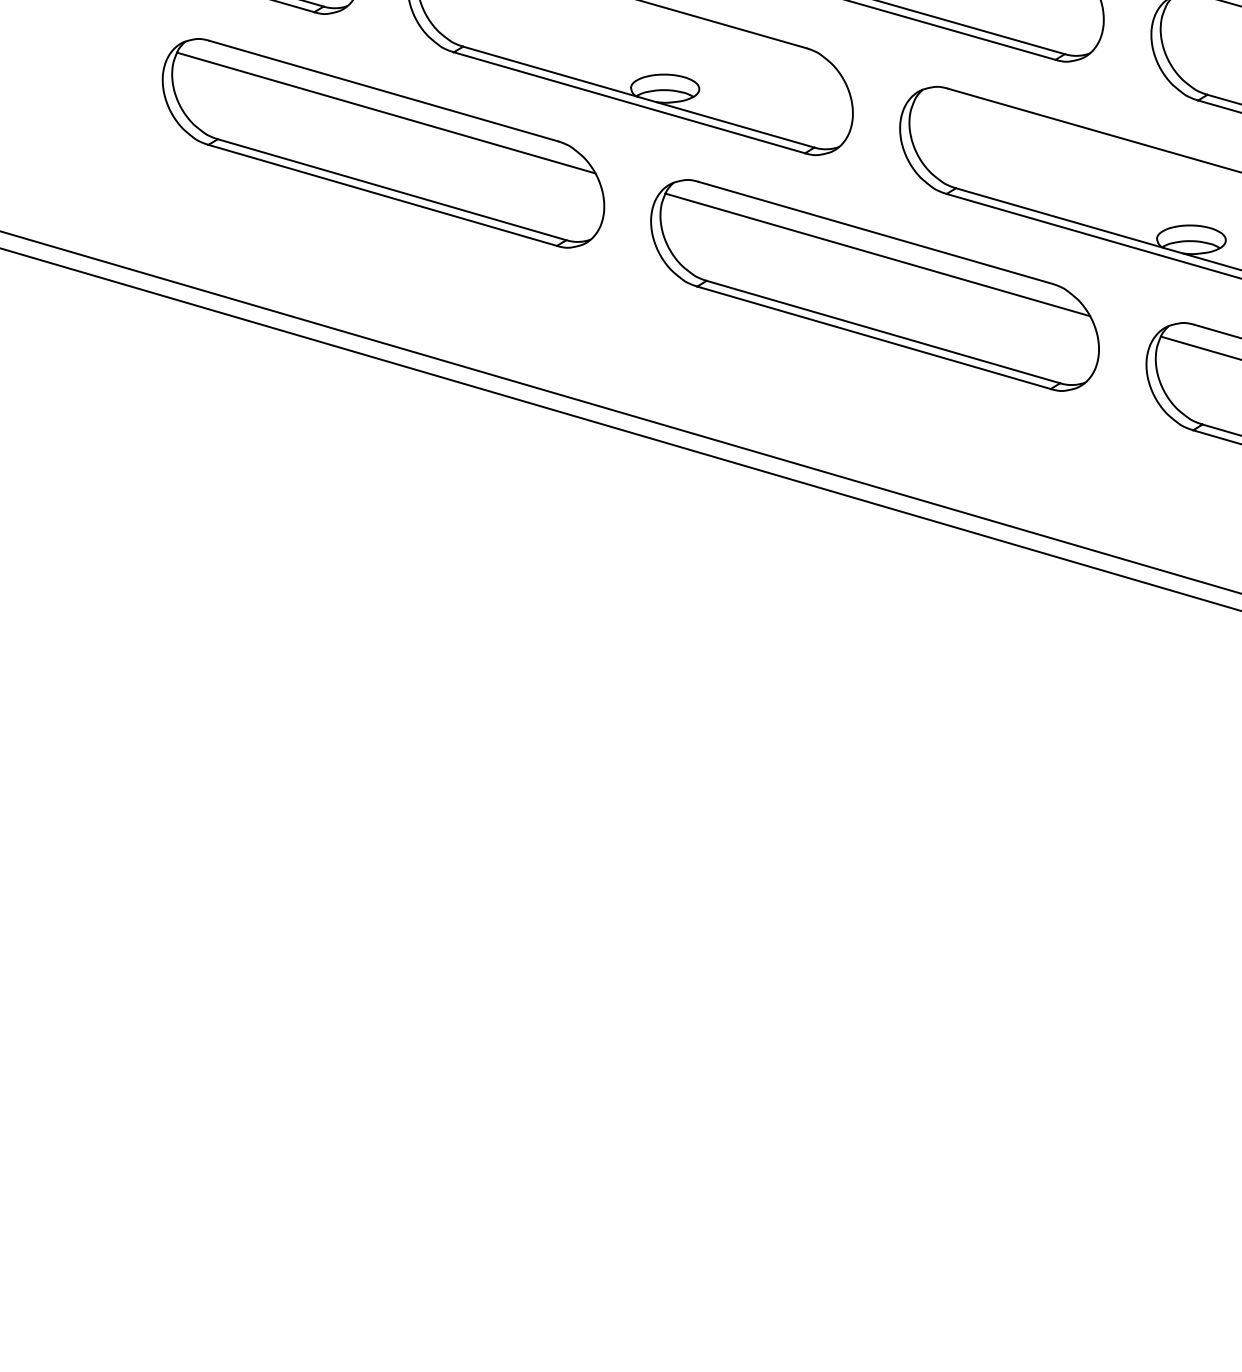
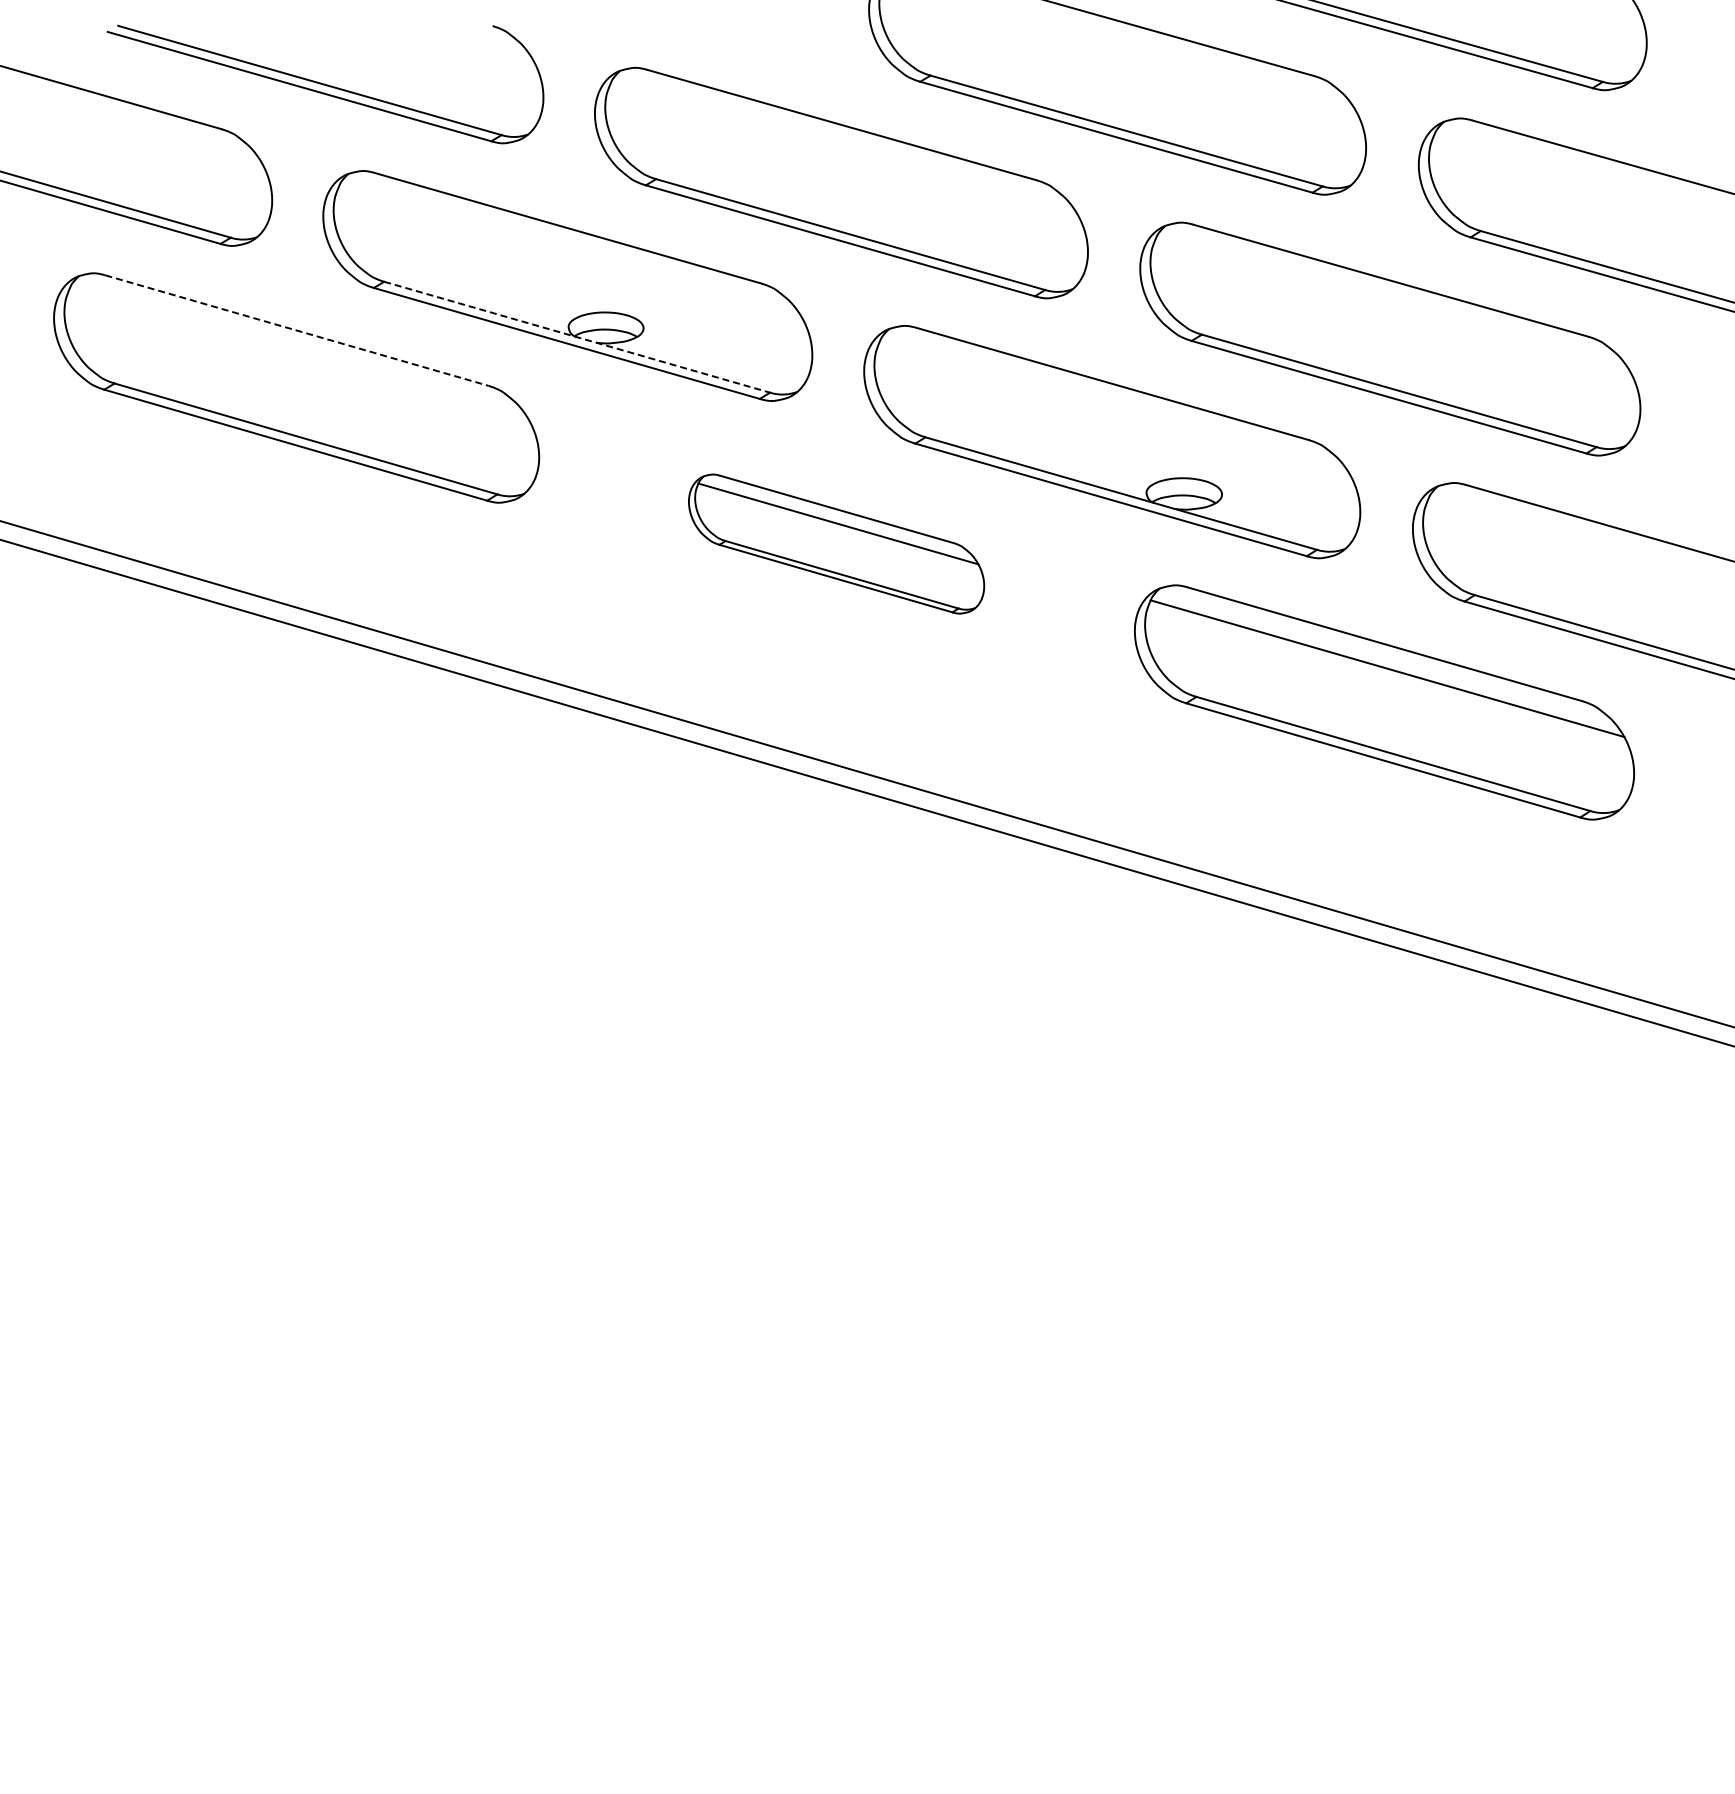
line: (384, 91) -> (297, 330), solid -> dashed
line: (639, 97) -> (577, 337), solid -> dashed
line: (386, 112) -> (299, 354), removed
part: (874, 284) -> (836, 543), size x0.6

